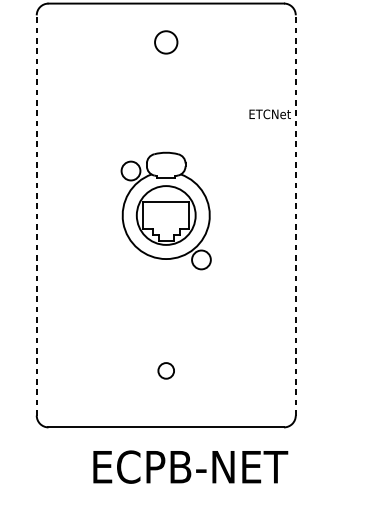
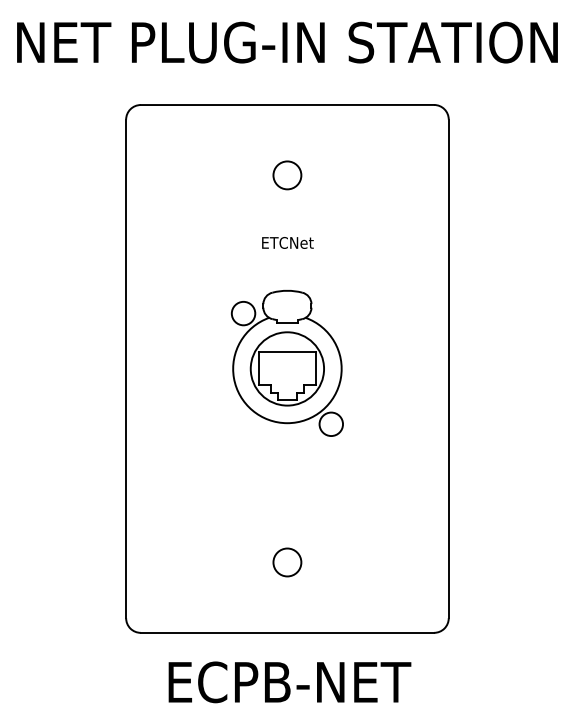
circle: (166, 42) -> (287, 175), moved
text: (269, 113) -> (287, 242), moved
line: (37, 215) -> (126, 368), dashed -> solid
line: (295, 215) -> (448, 368), dashed -> solid
circle: (166, 370) -> (287, 562), size x1.43
text: (190, 467) -> (289, 682), moved

